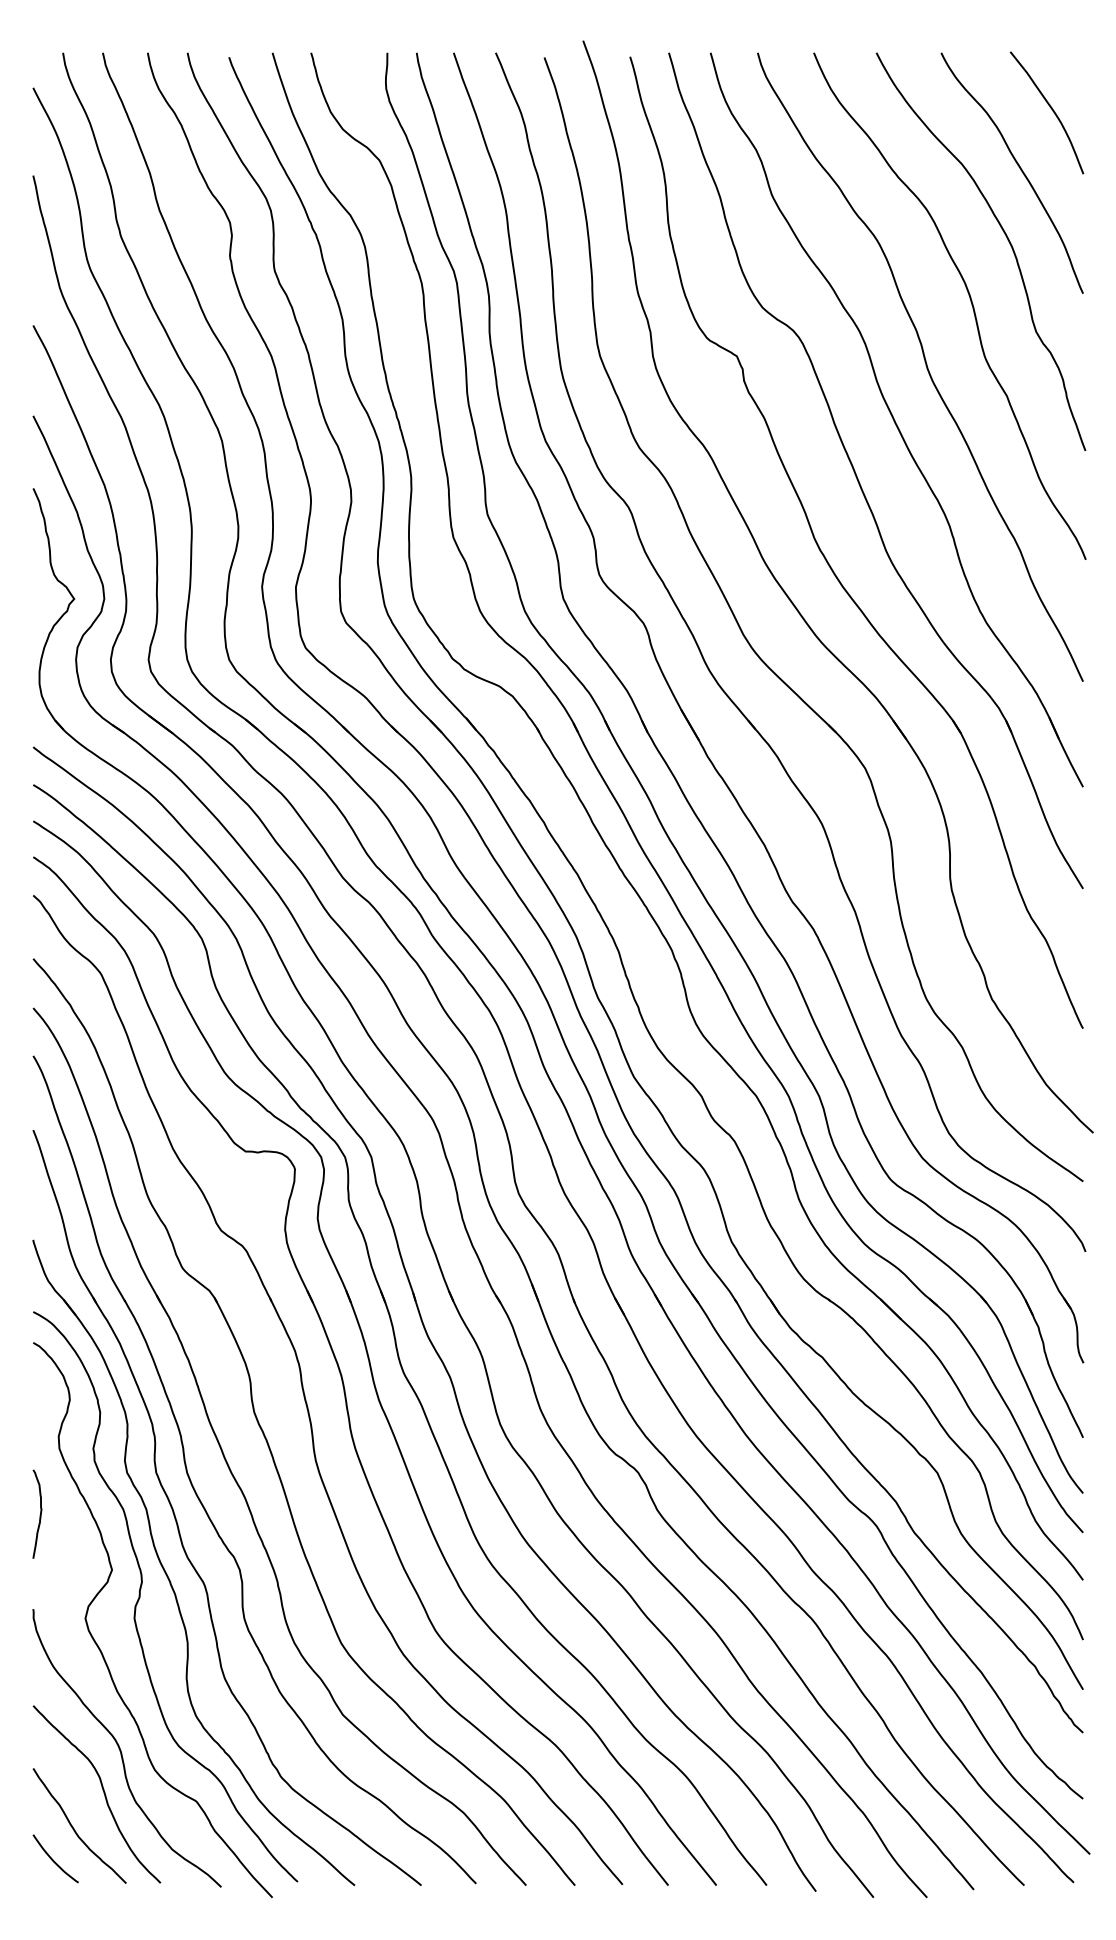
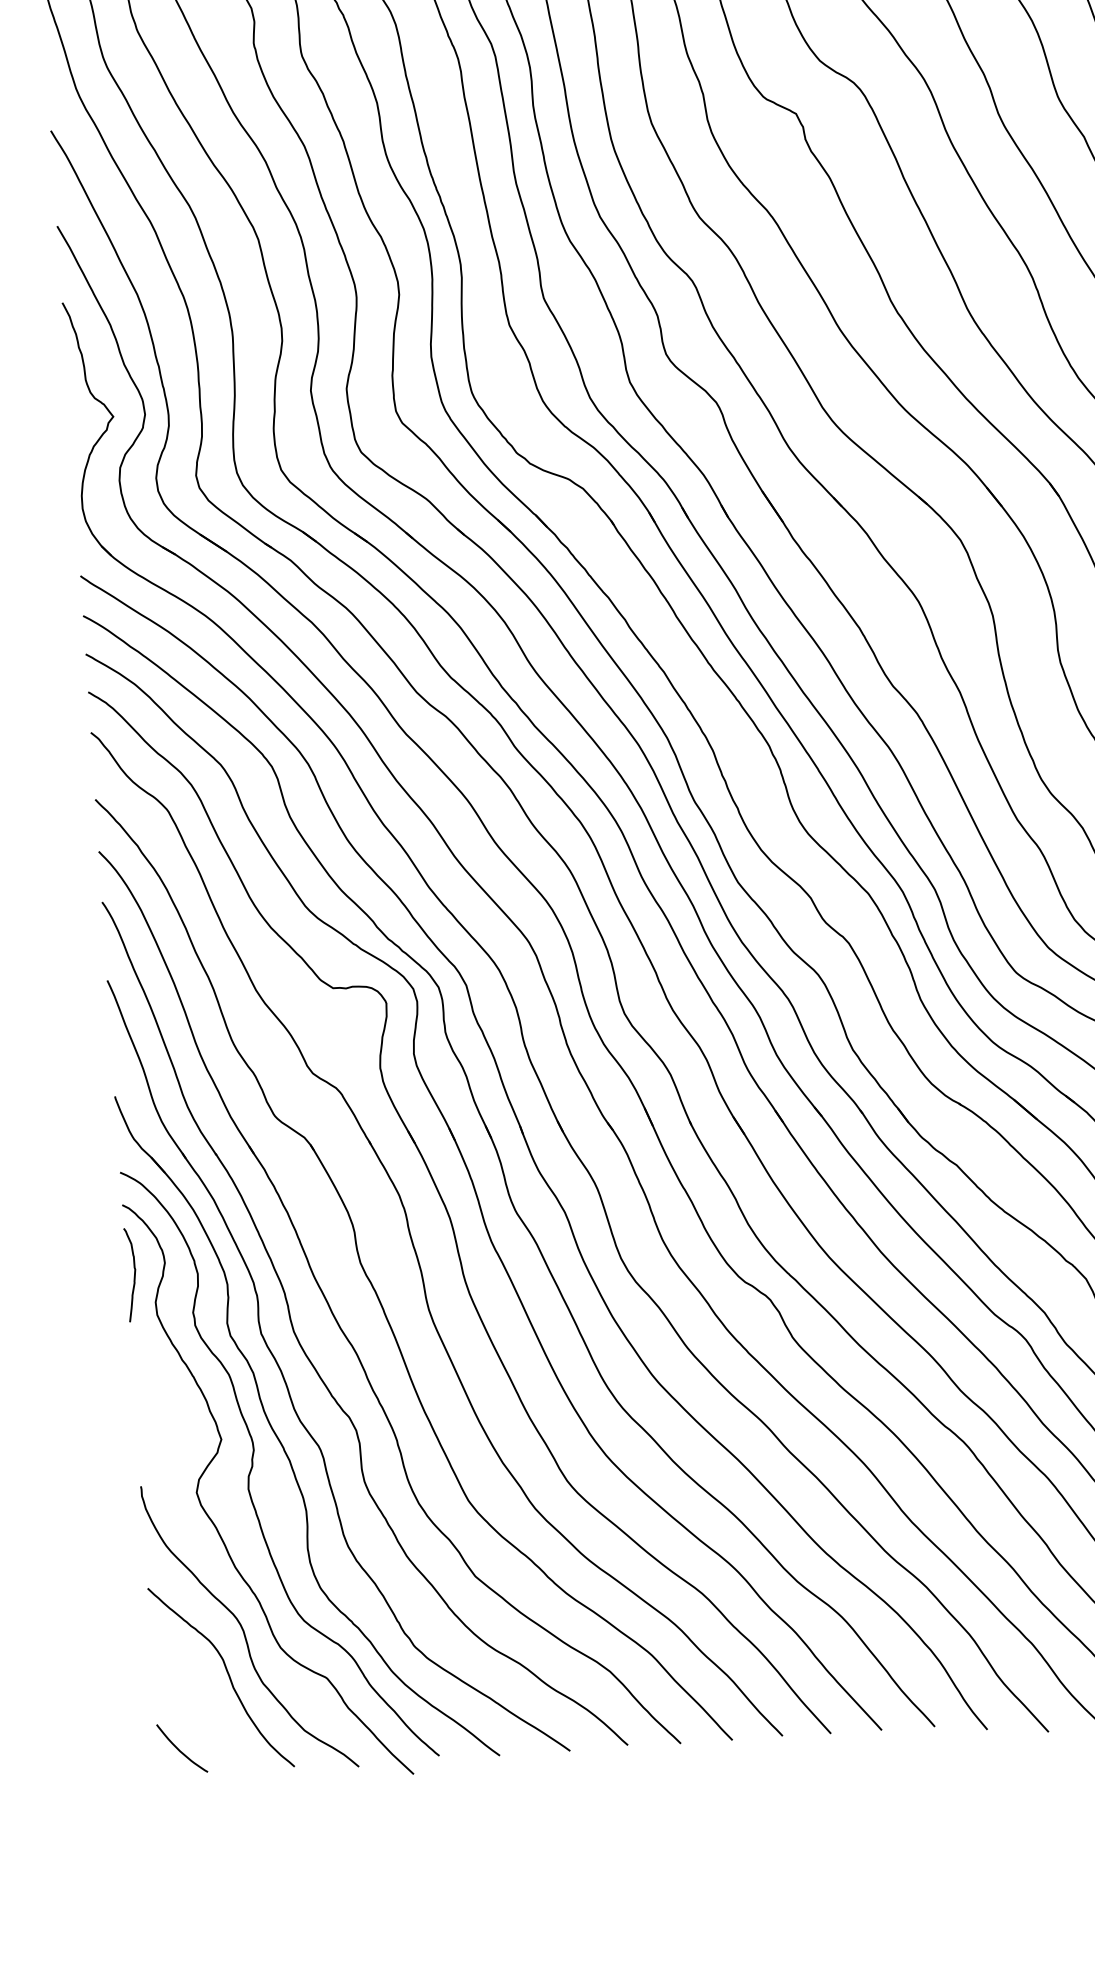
curve: (39, 1515) -> (133, 1276), moved
curve: (74, 1828) -> (199, 1715), removed

